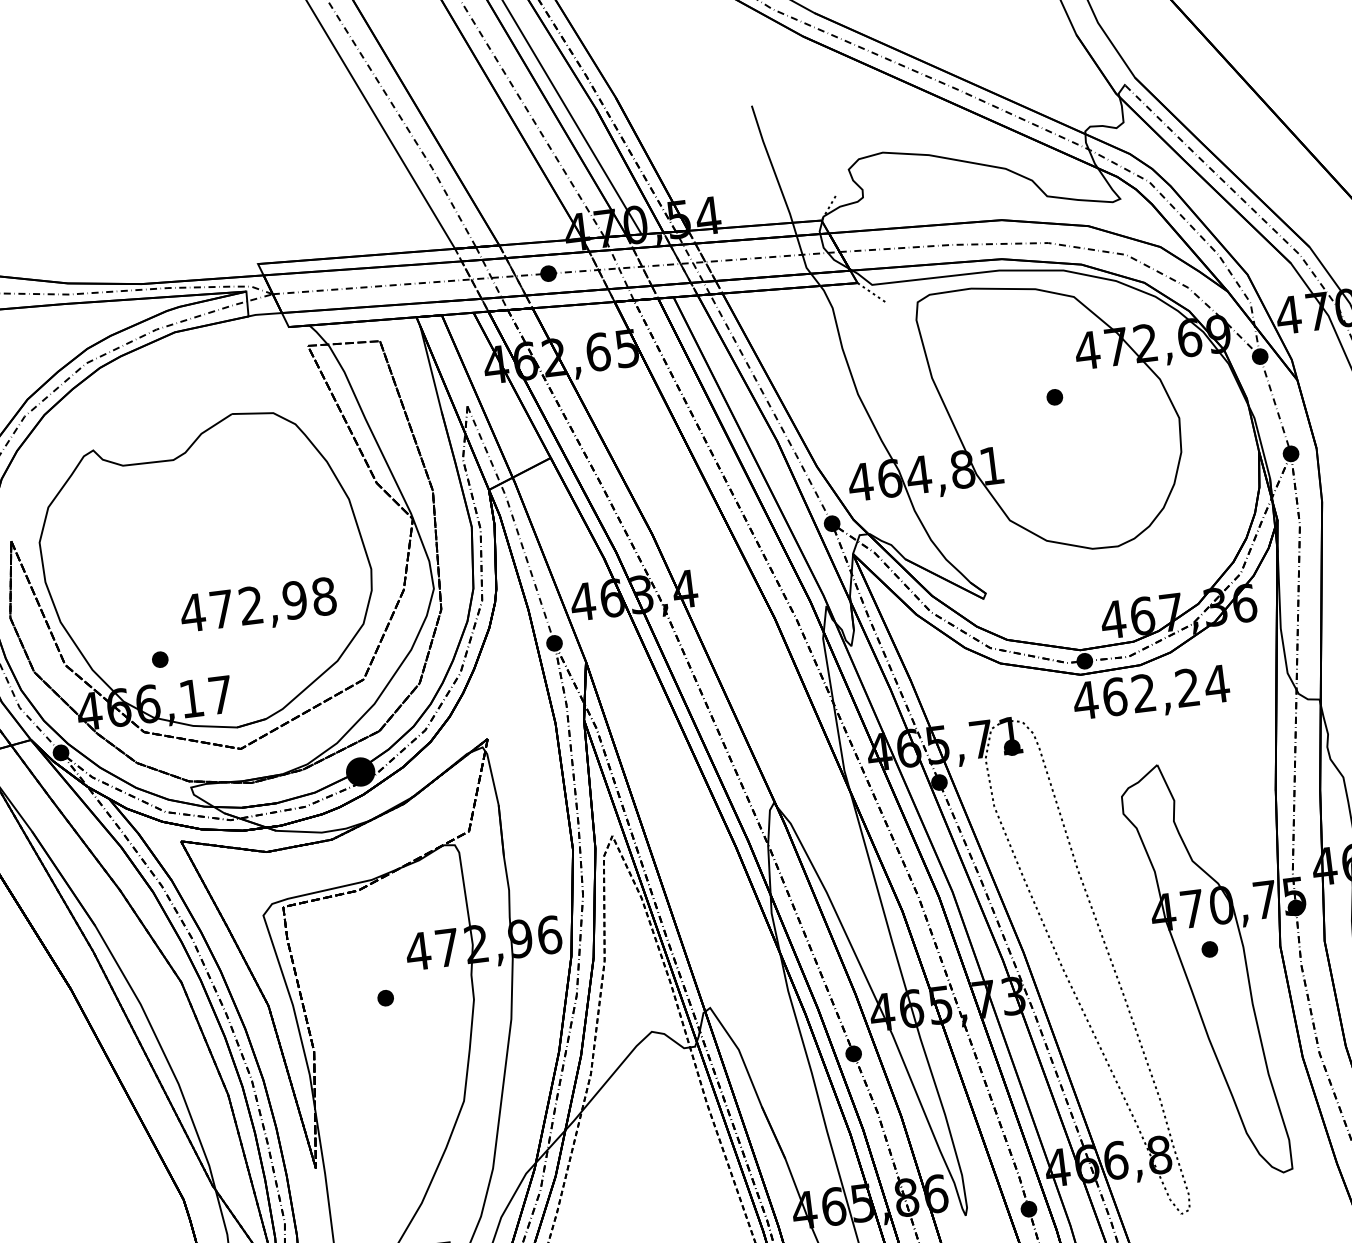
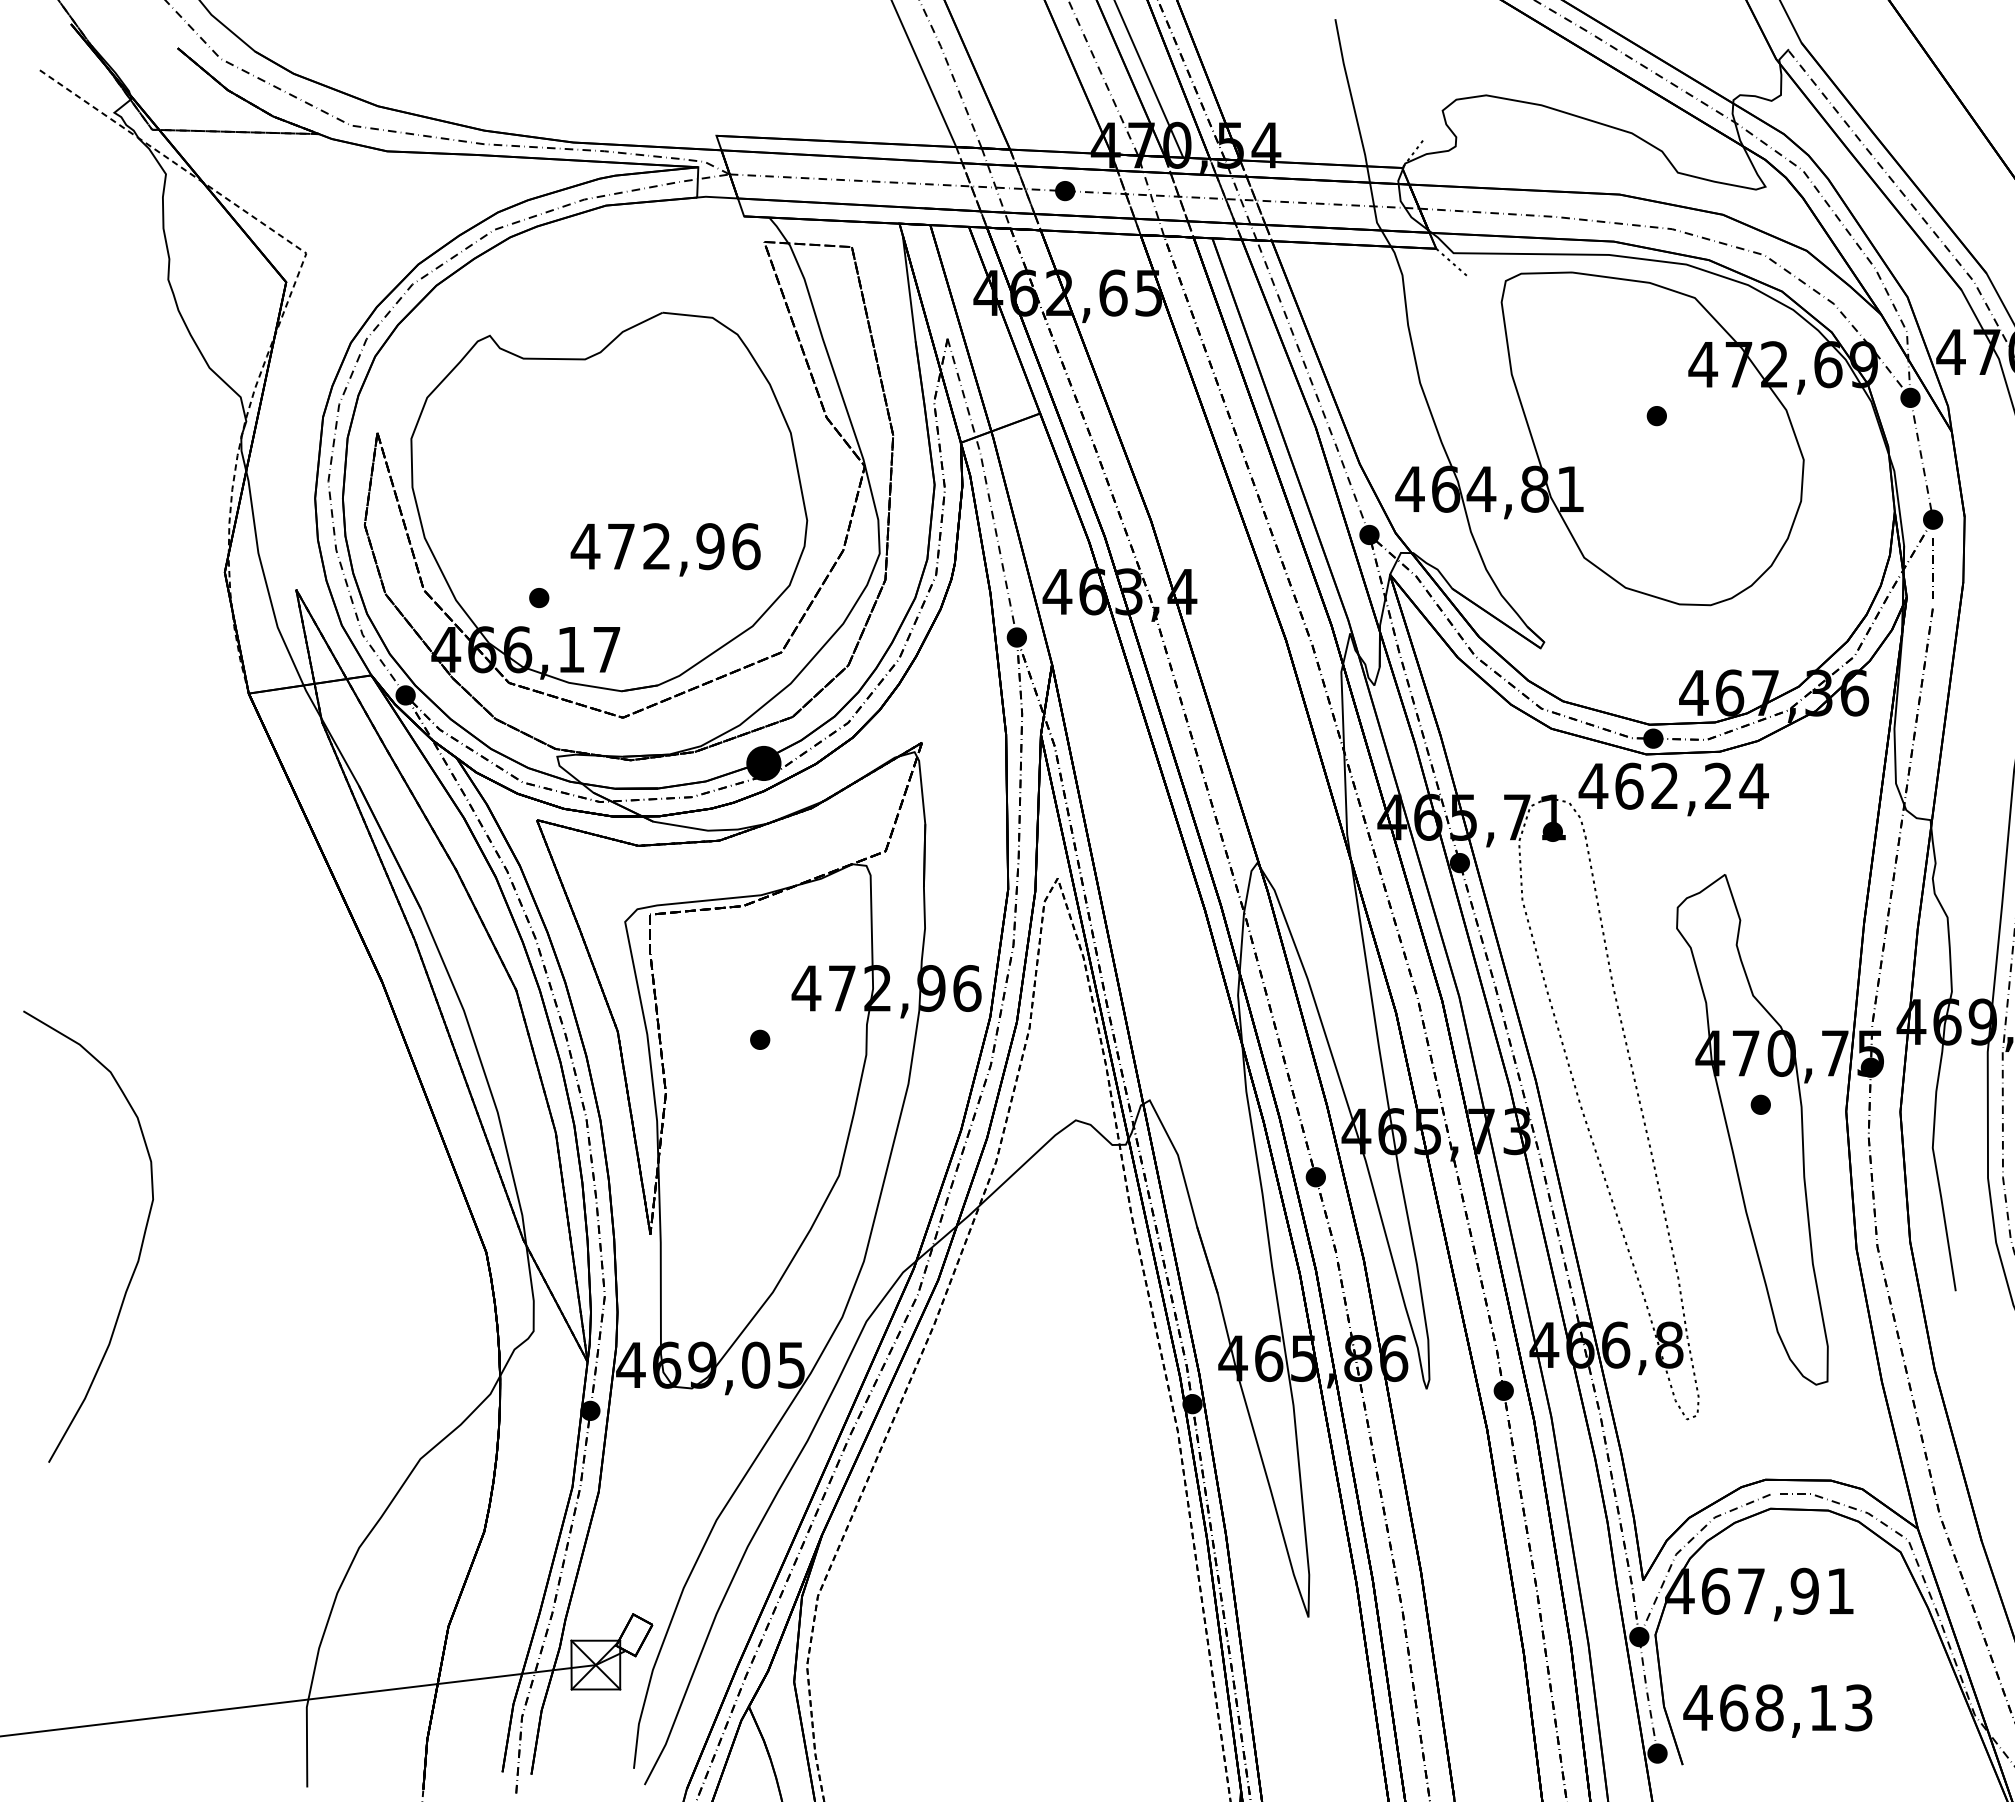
text: (324, 596) -> (746, 546), 472,98 -> 472,96
text: (1151, 695) -> (1673, 789), moved

